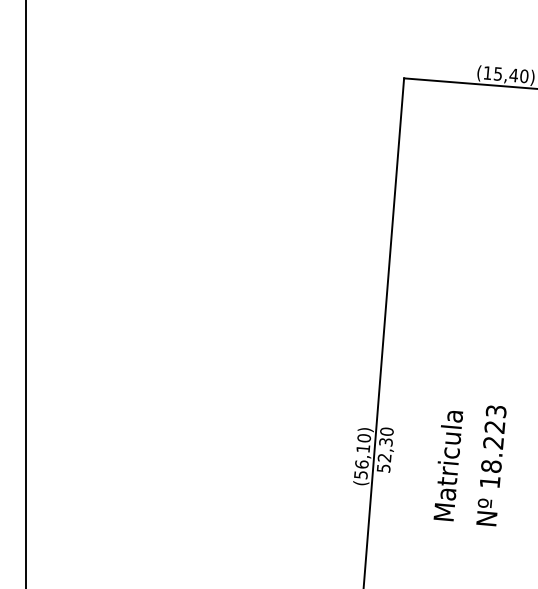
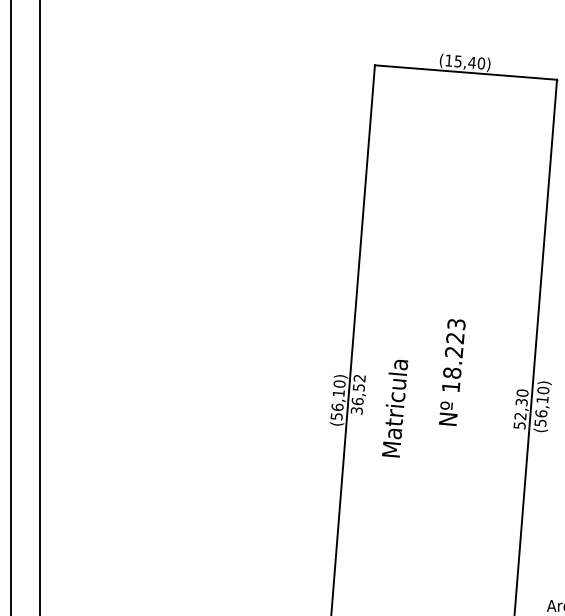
text: (384, 448) -> (357, 393), 52,30 -> 36,52
text: (448, 465) -> (395, 408), moved
text: (491, 465) -> (452, 372), moved

